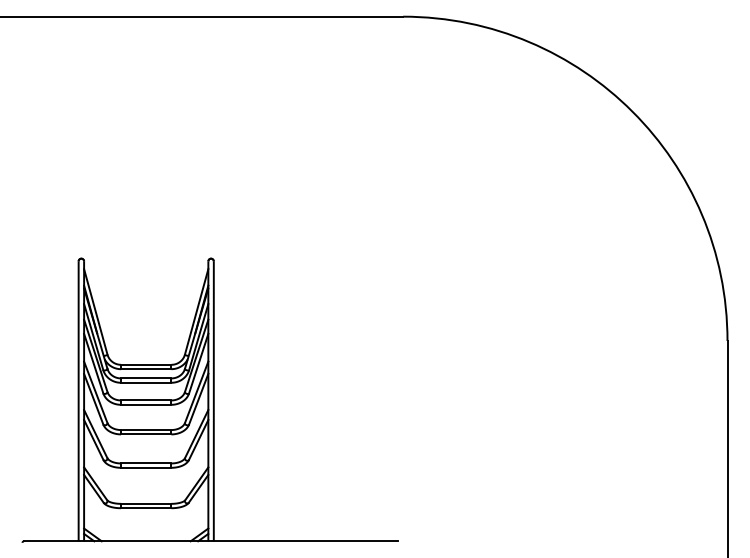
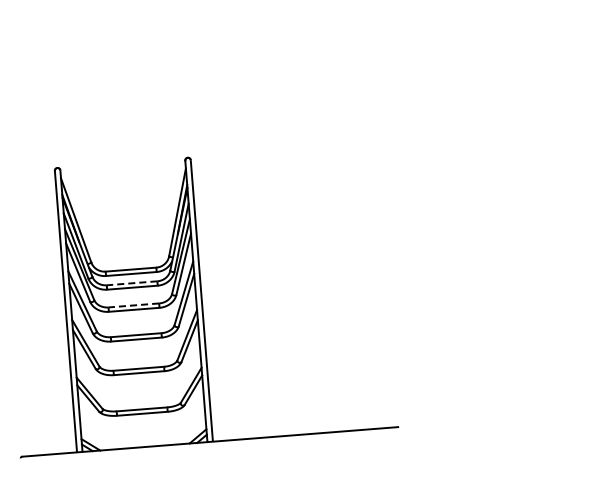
line: (145, 378) -> (131, 283), solid -> dashed
line: (145, 400) -> (133, 305), solid -> dashed

